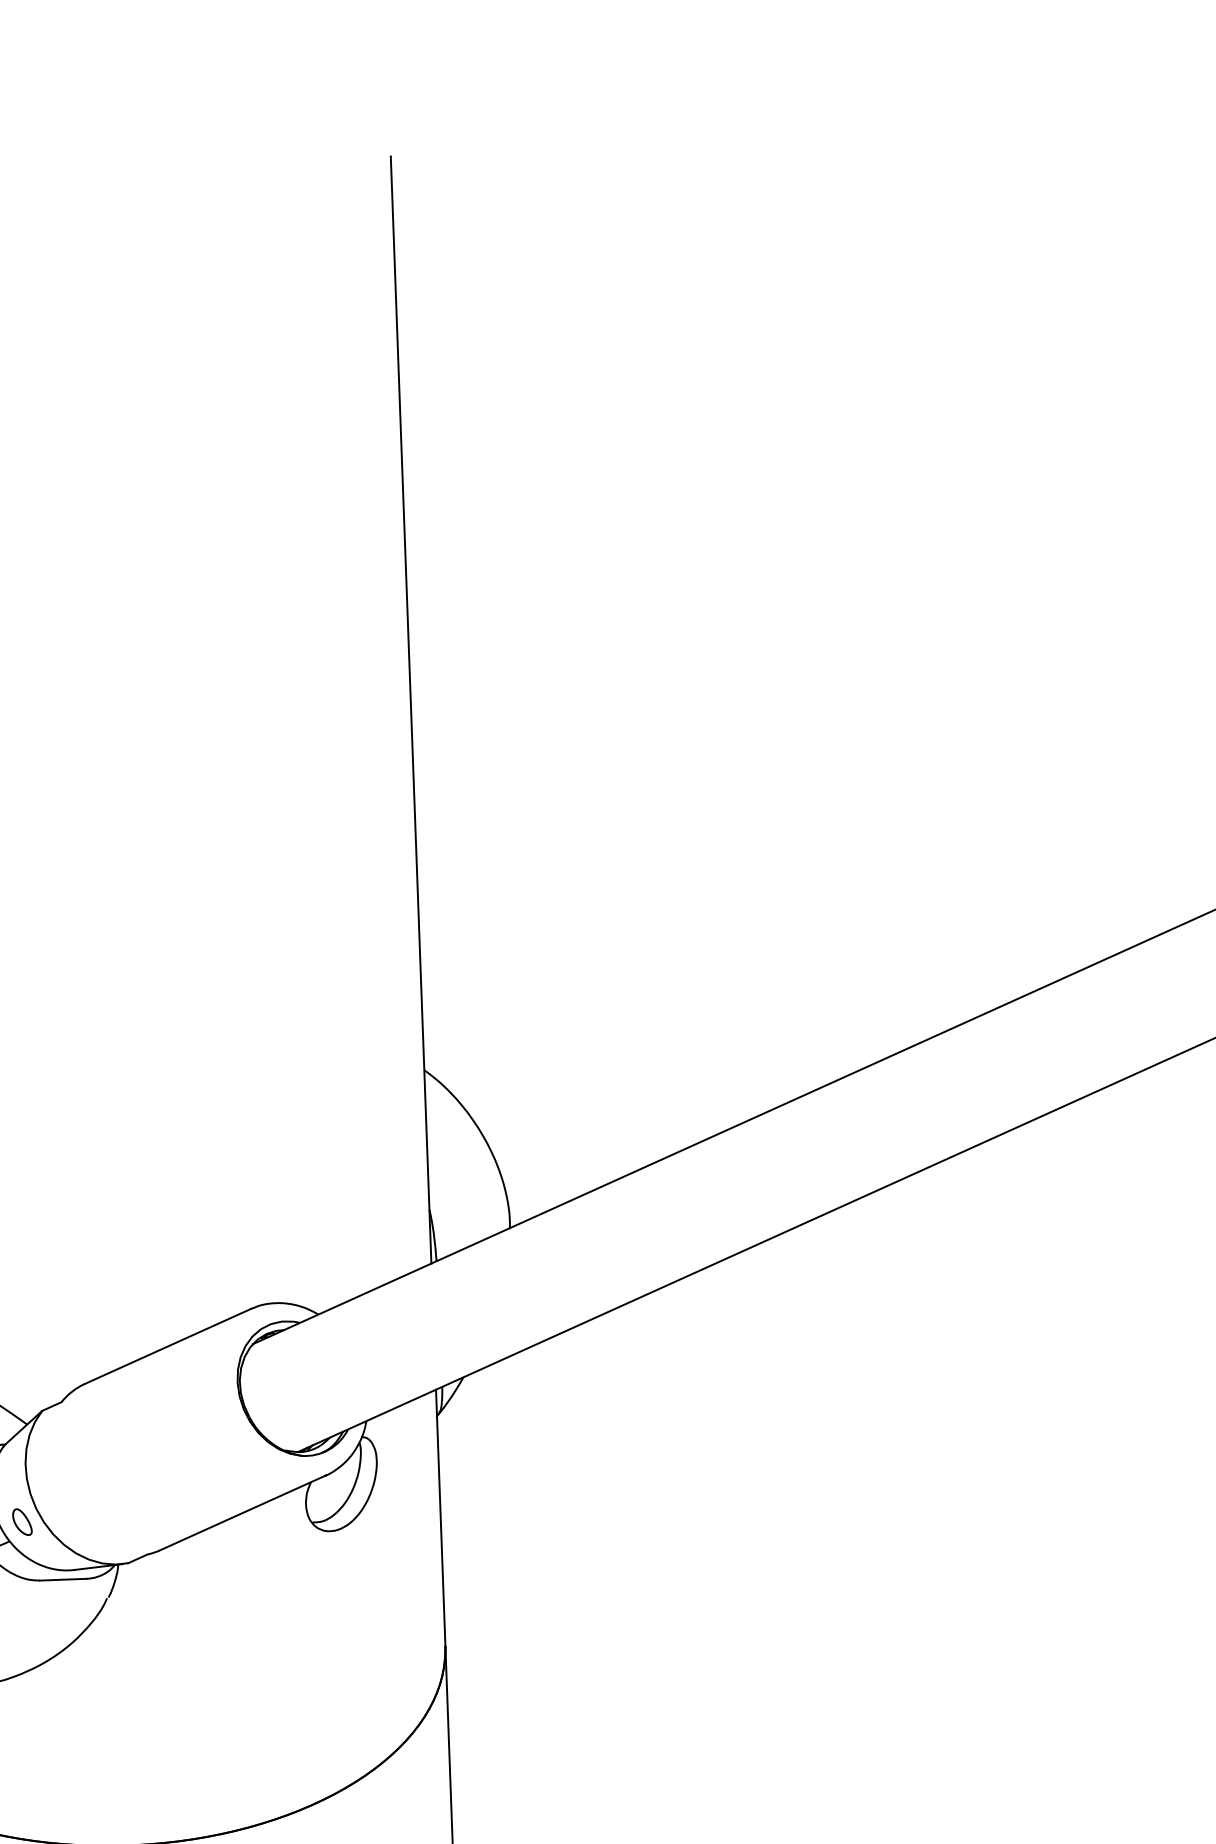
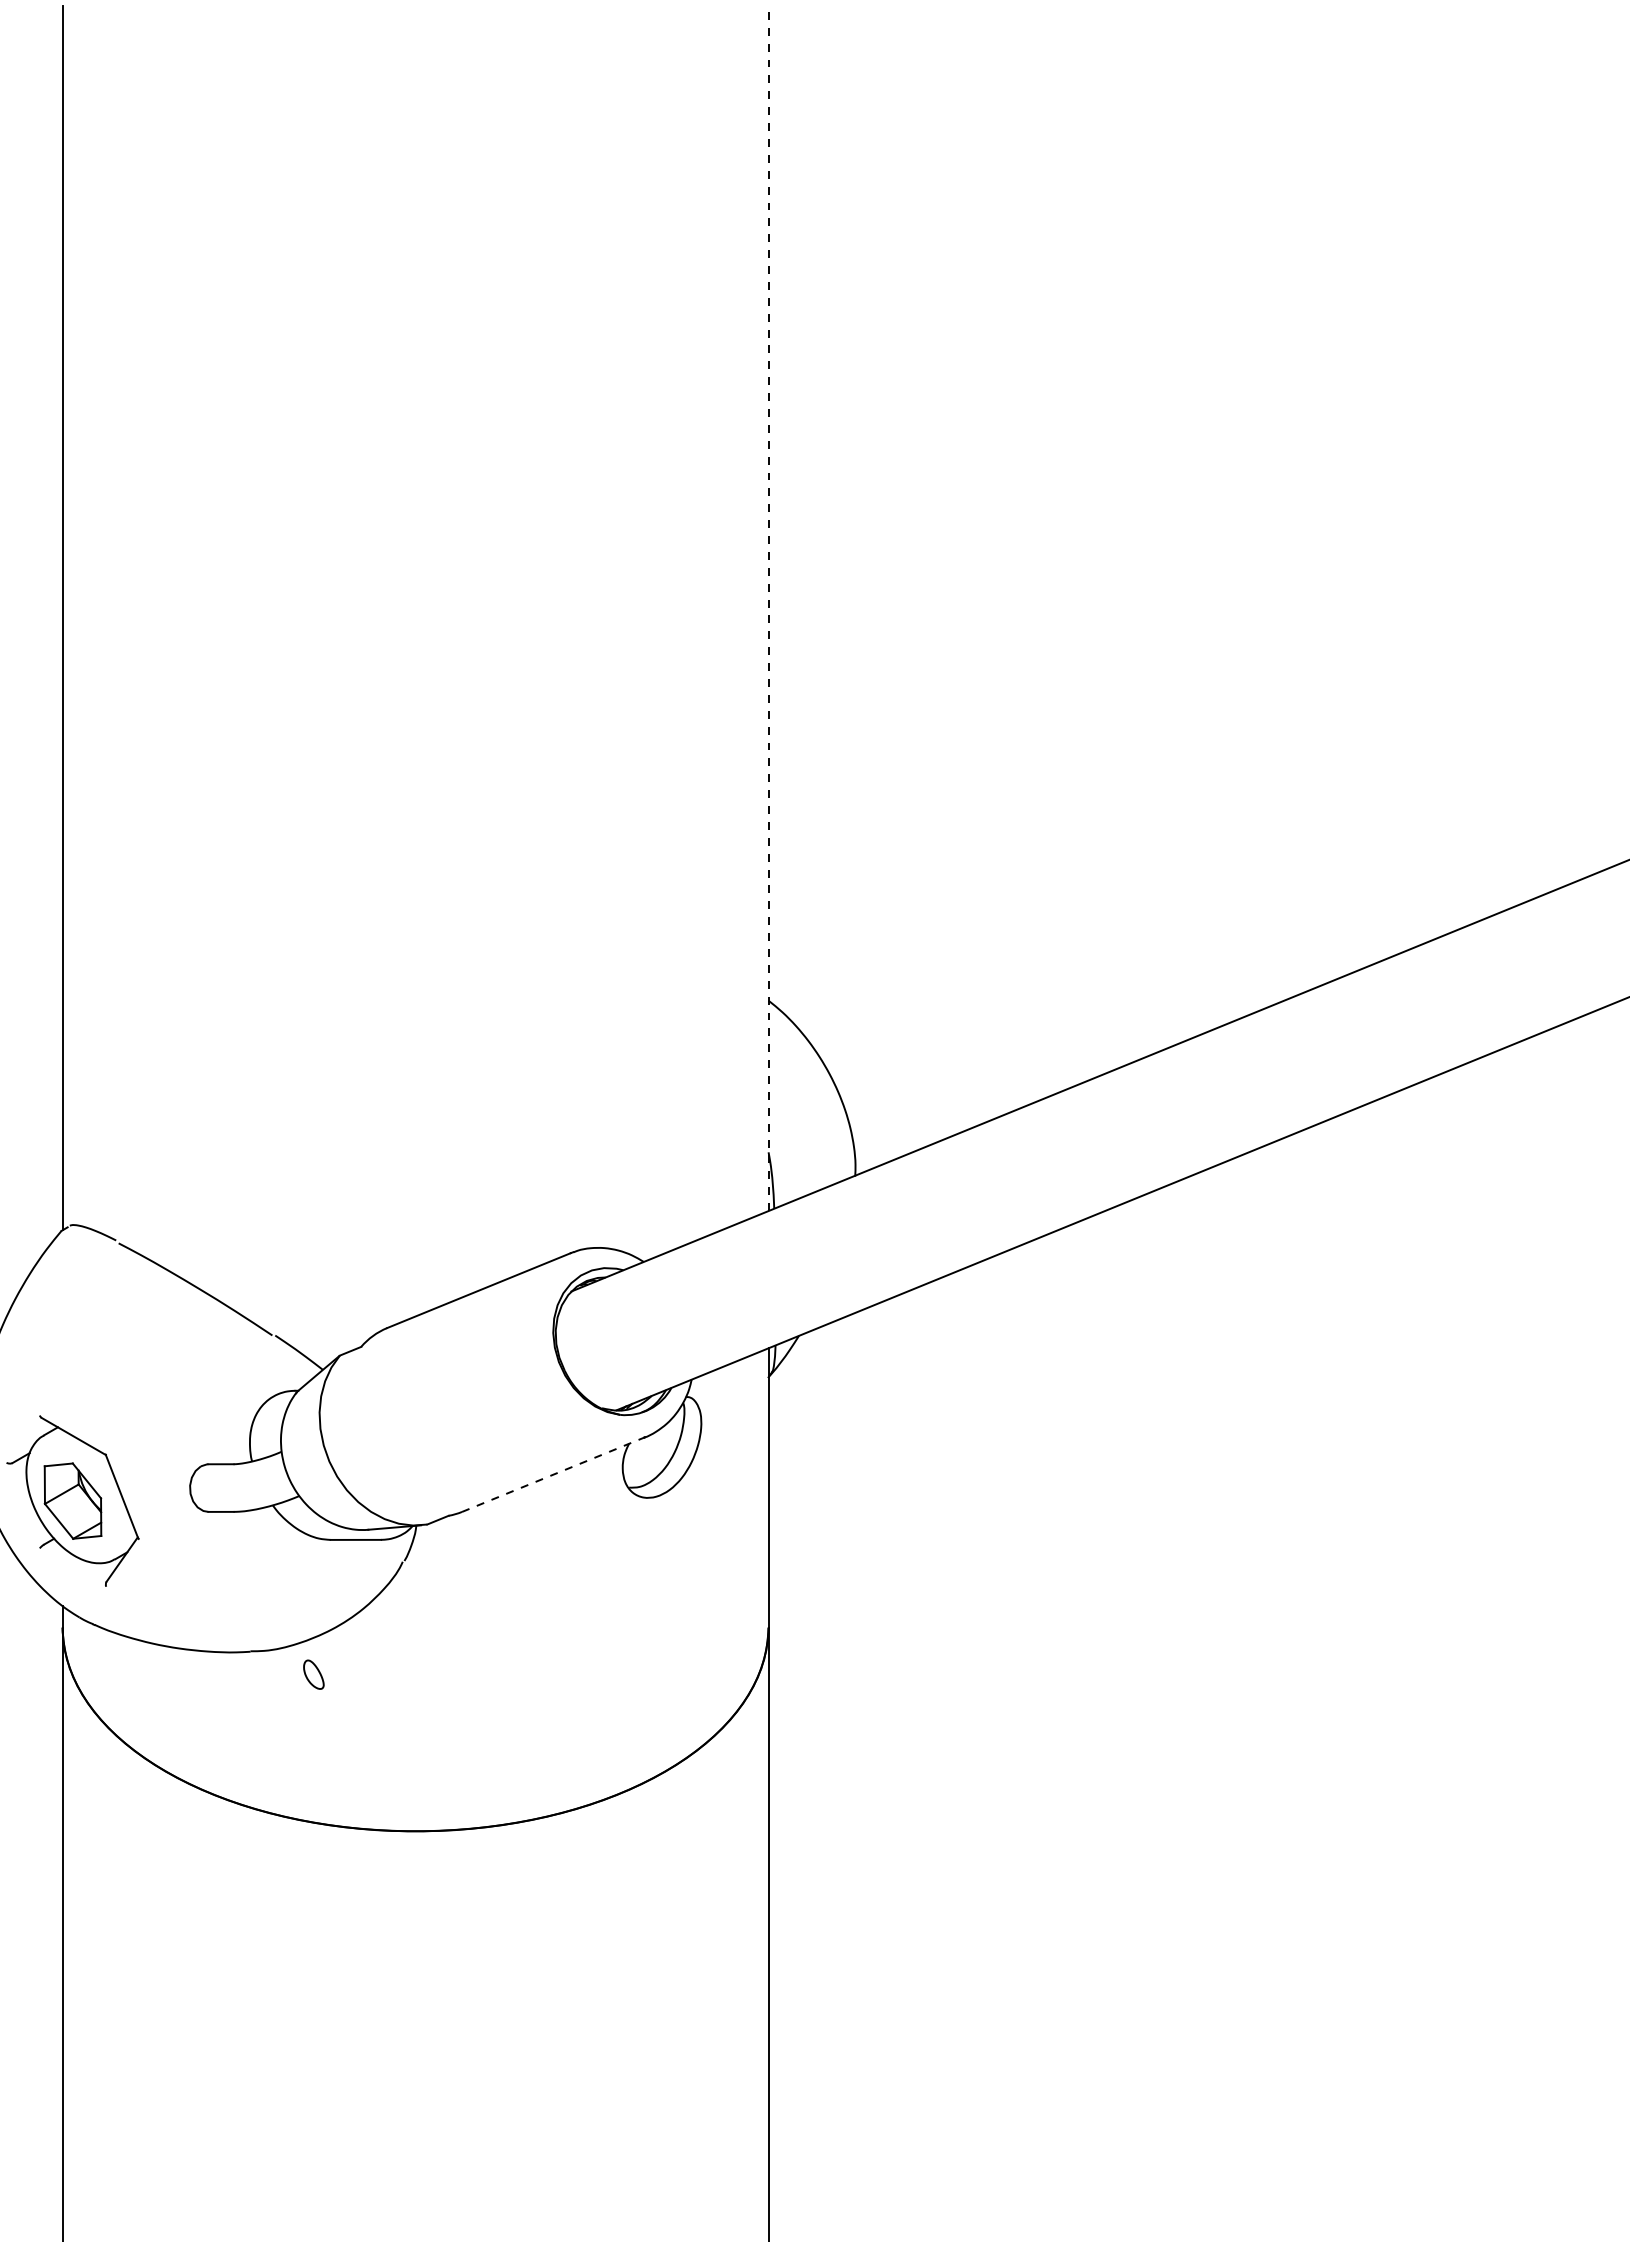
line: (411, 709) -> (768, 608), solid -> dashed
line: (243, 1512) -> (554, 1474), solid -> dashed
part: (22, 1521) -> (313, 1674), moved

